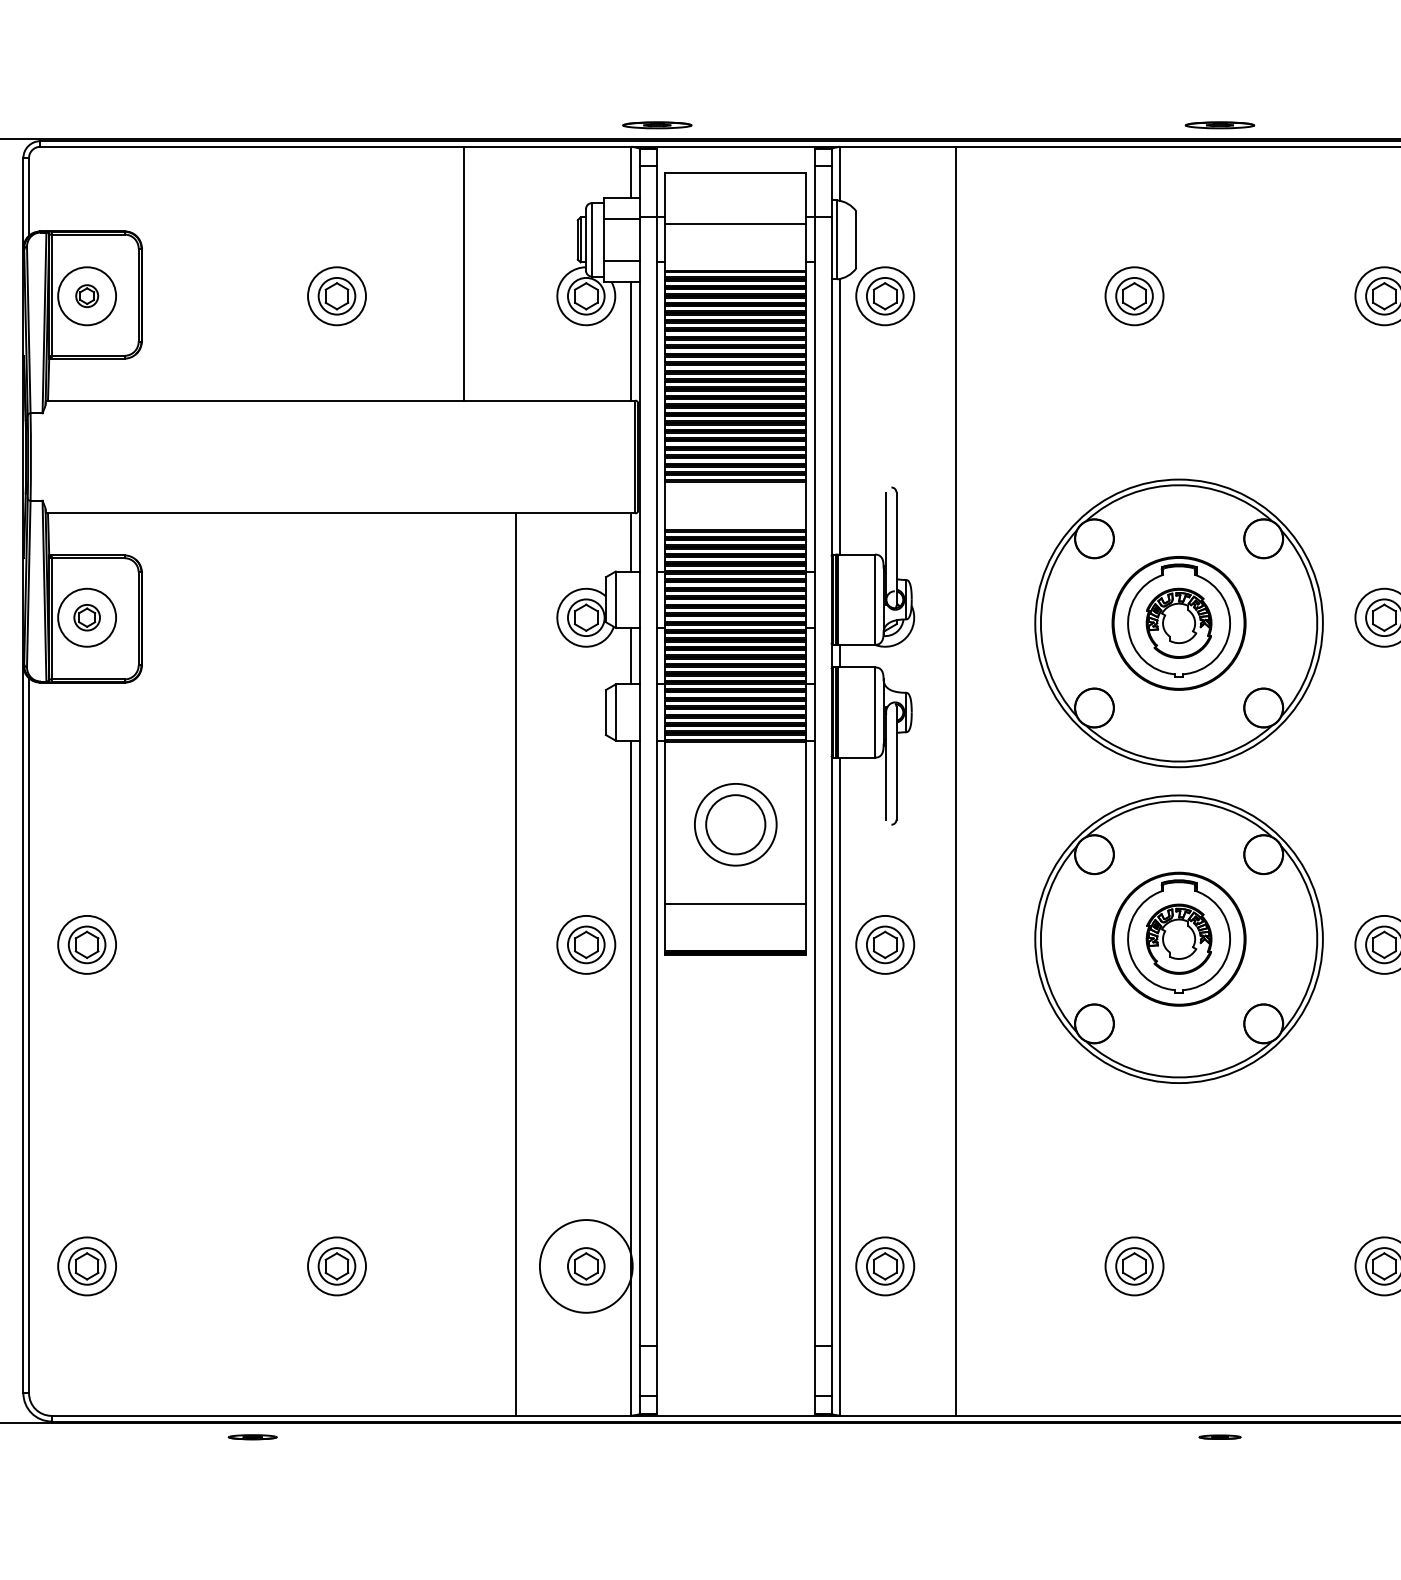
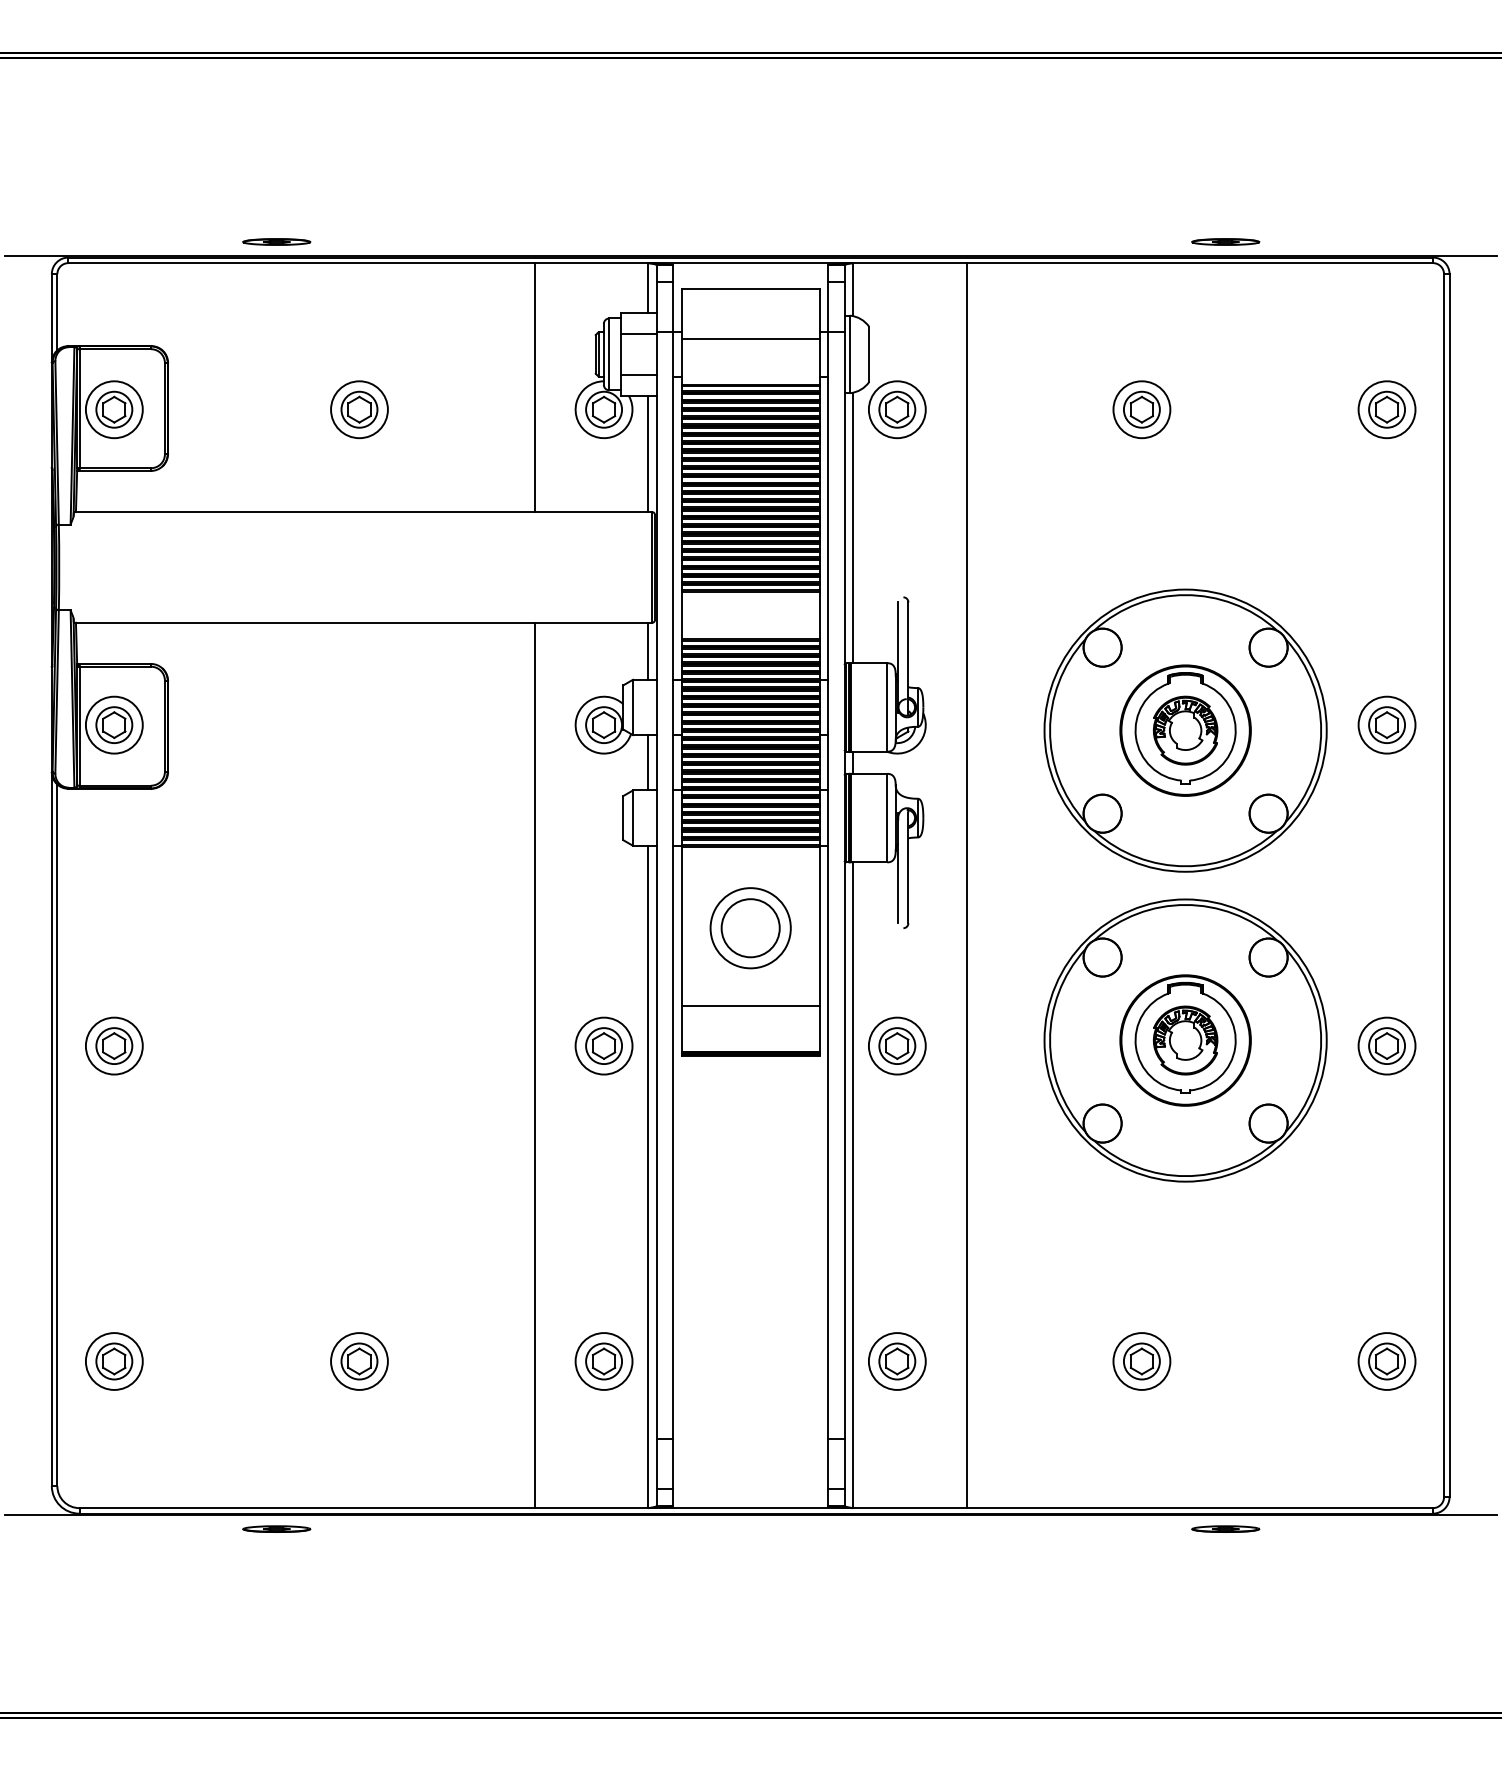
part: (657, 124) -> (276, 241), moved
line: (463, 273) -> (534, 387), moved
part: (87, 296) -> (114, 409), size x1.67
part: (87, 617) -> (114, 724), size x1.43
circle: (585, 1266) -> (603, 1361), size x0.62
part: (252, 1436) -> (276, 1528), size x1.43
part: (1219, 1436) -> (1225, 1528), size x1.67

